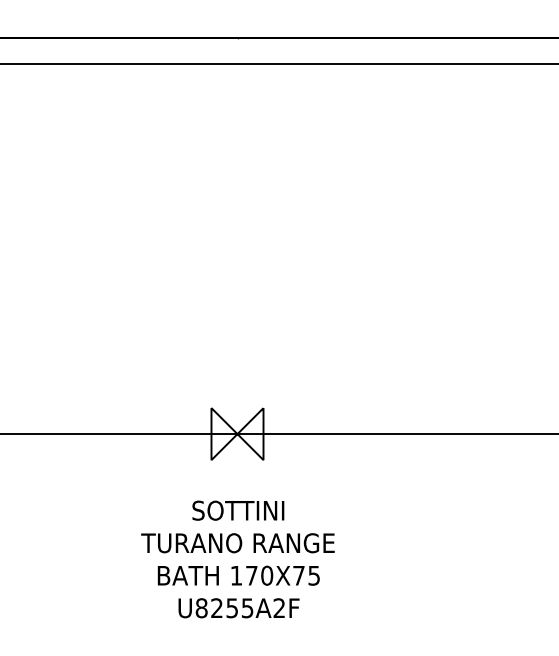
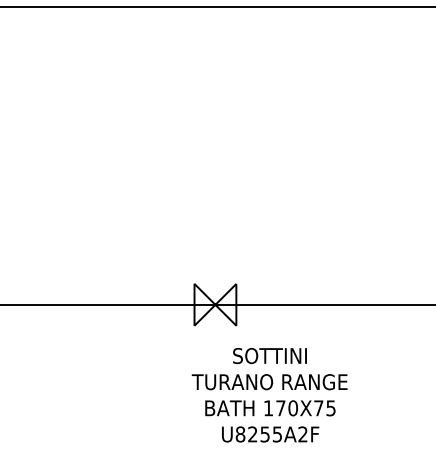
text: (237, 559) -> (269, 395), moved

